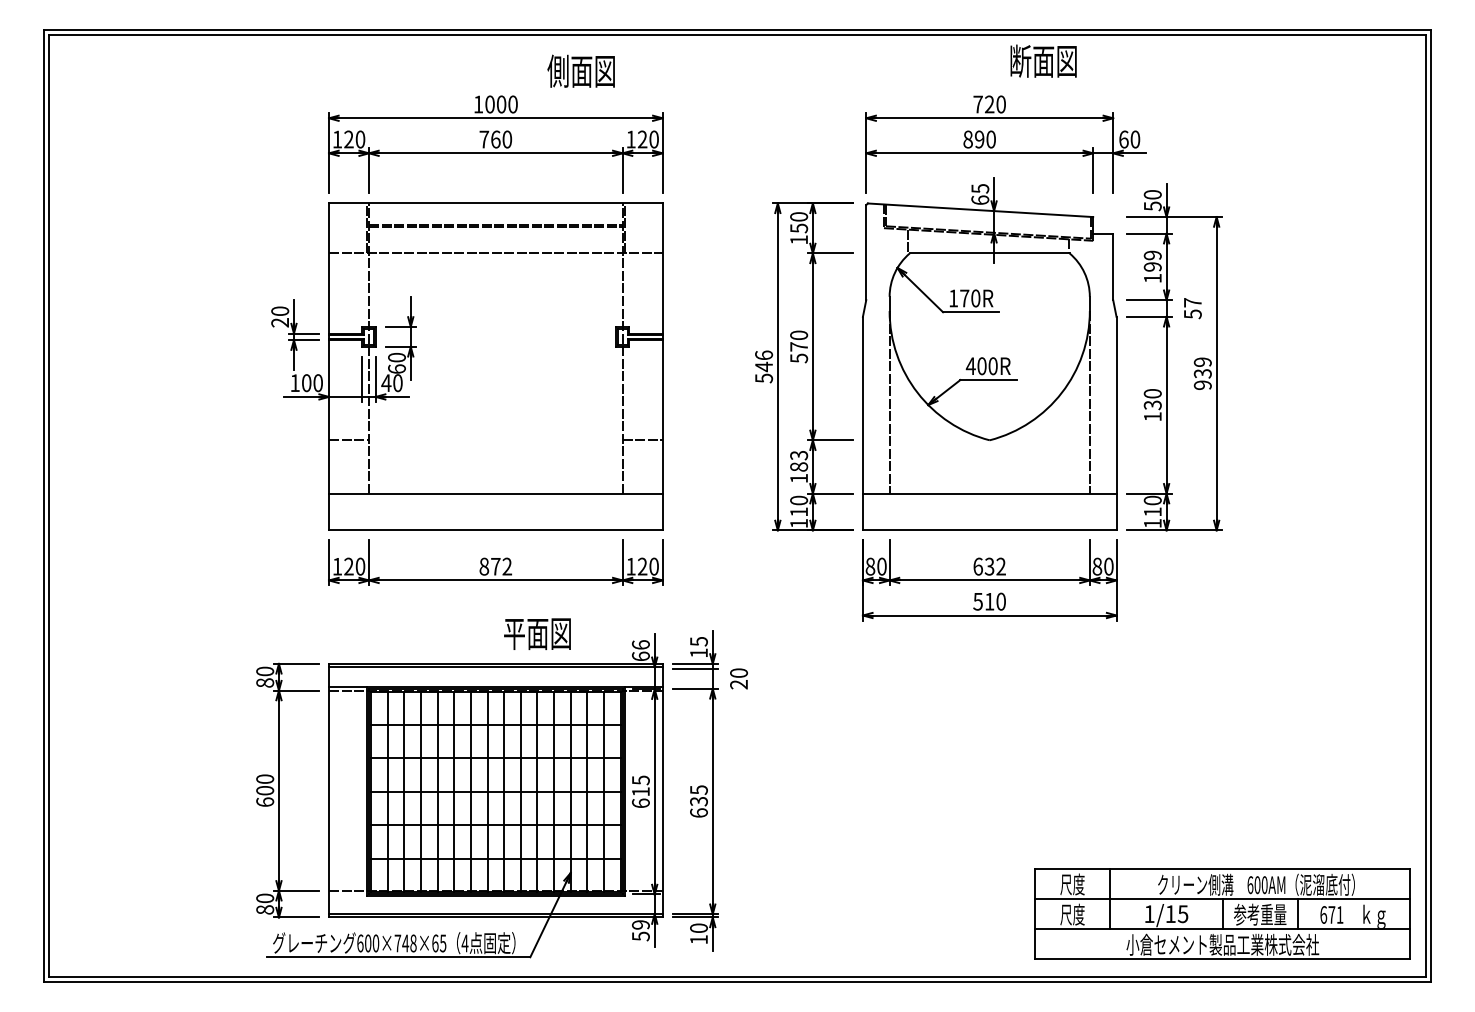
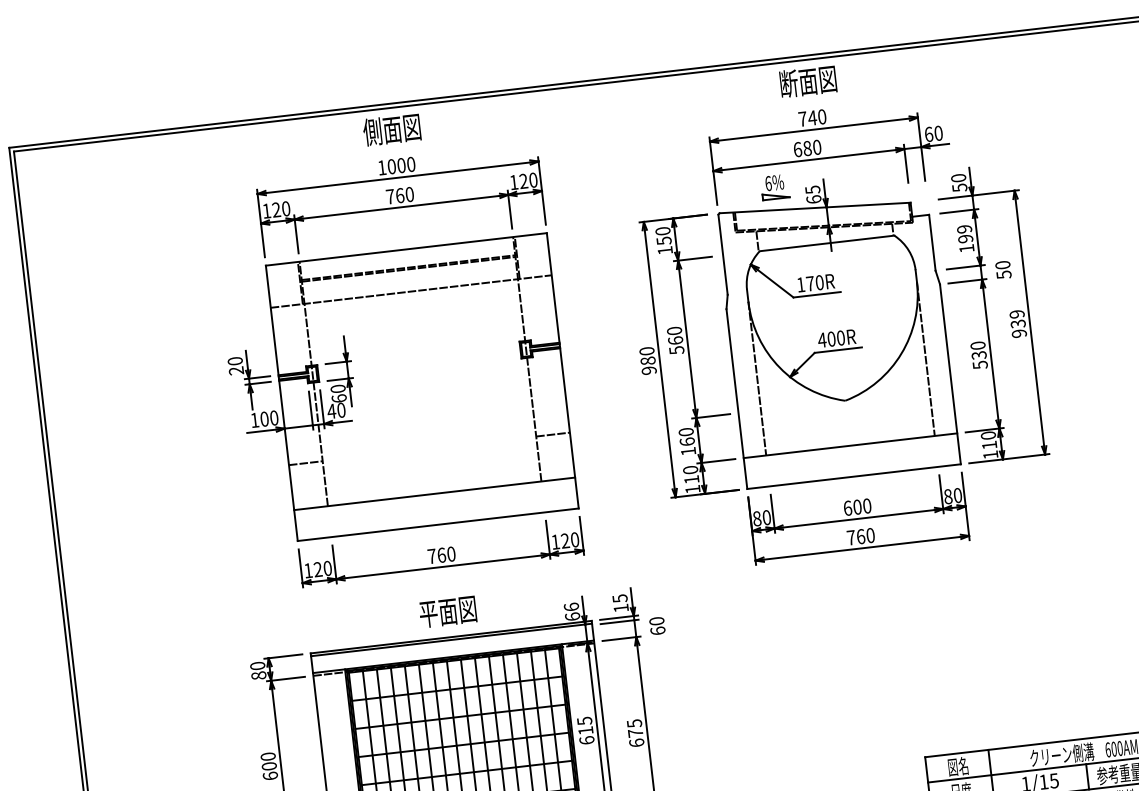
text: (1043, 60) -> (808, 81), moved
text: (580, 70) -> (391, 129), moved
text: (989, 104) -> (812, 118), 720 -> 740
text: (973, 139) -> (802, 149), 890 -> 680
part: (936, 180) -> (775, 187), added
text: (1192, 302) -> (1002, 264), 57 -> 50
text: (799, 346) -> (675, 340), 570 -> 560
text: (764, 366) -> (648, 360), 546 -> 980
text: (1152, 416) -> (980, 364), 130 -> 530
text: (798, 460) -> (686, 436), 183 -> 160
text: (495, 566) -> (441, 555), 872 -> 760
text: (994, 566) -> (861, 506), 632 -> 600
text: (983, 601) -> (855, 537), 510 -> 760
text: (537, 633) -> (447, 611), moved
text: (739, 684) -> (658, 630), 20 -> 60
text: (698, 801) -> (635, 733), 635 -> 675
text: (1072, 884) -> (958, 766), 尺度 -> 図名

